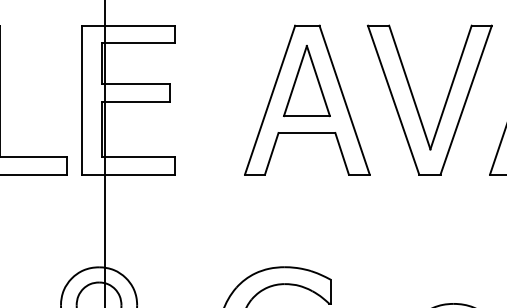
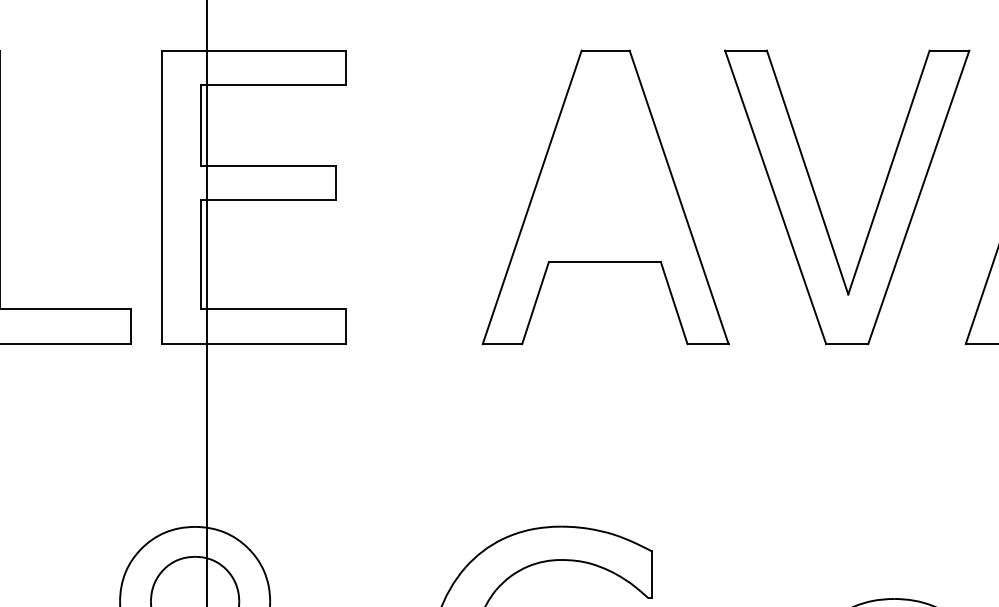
part: (306, 81) -> (603, 160), removed

